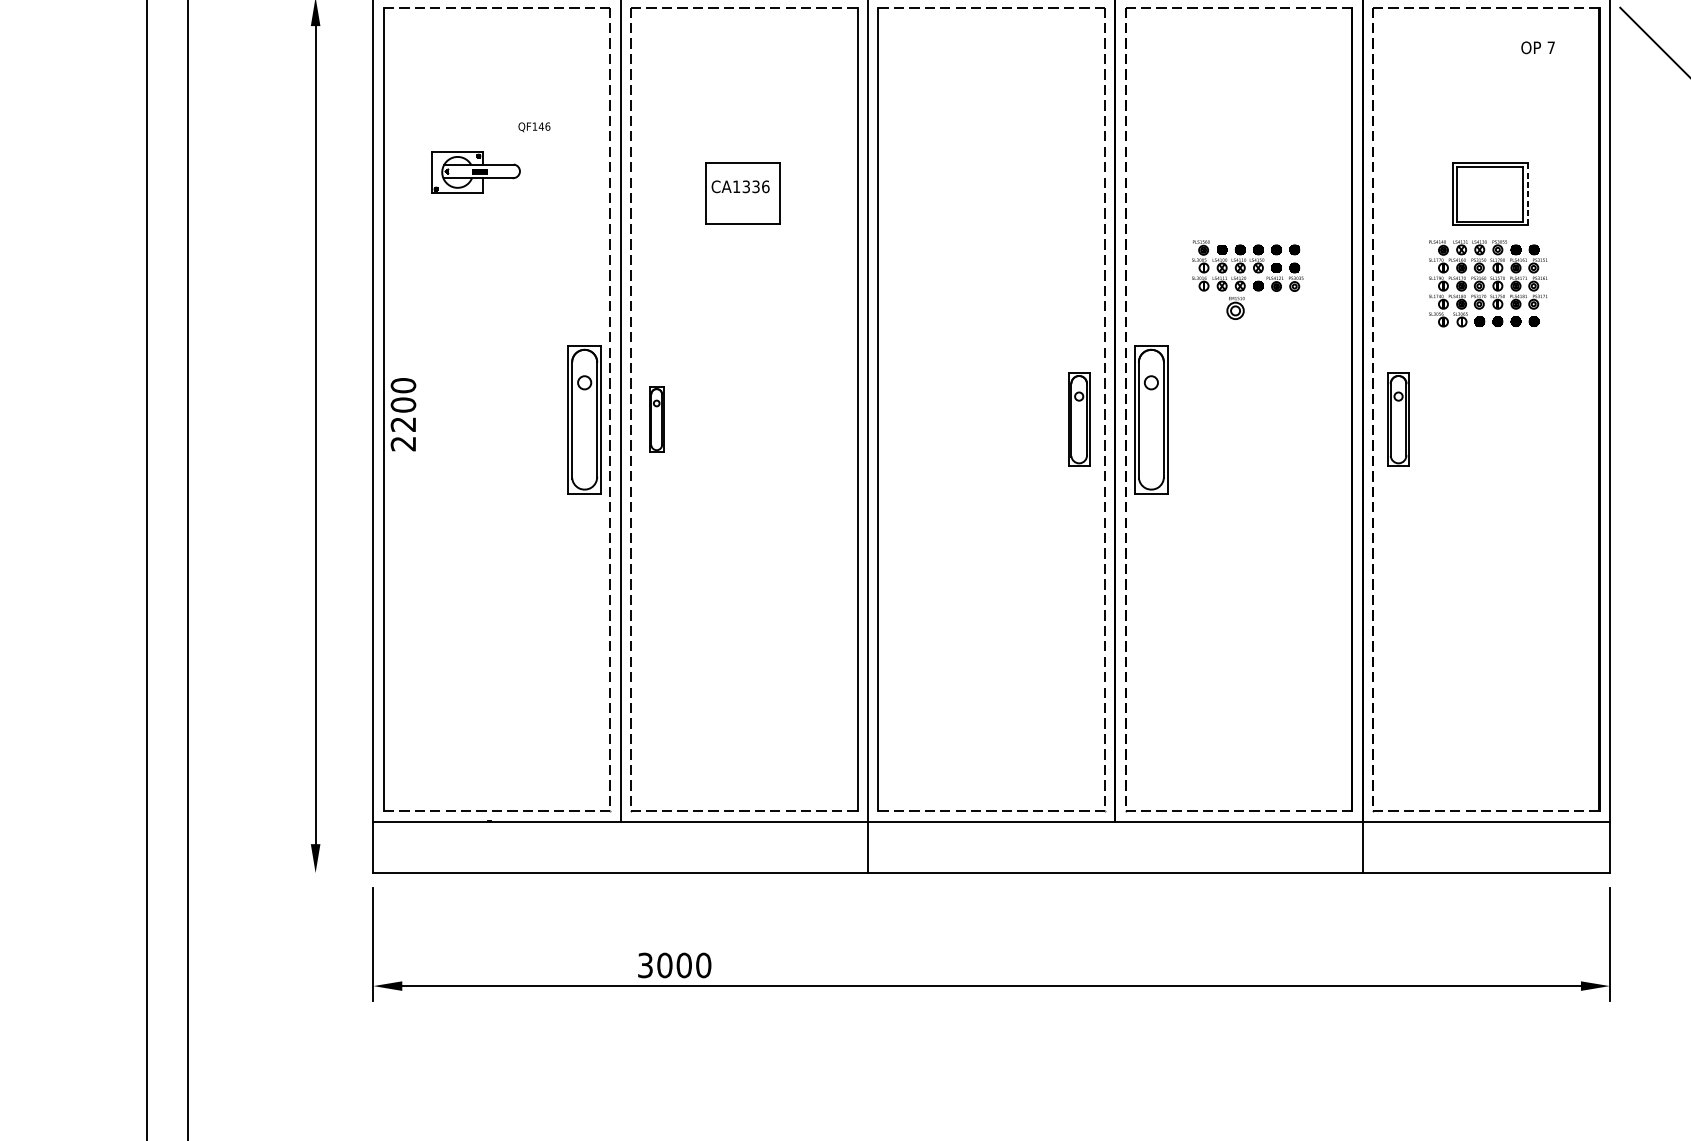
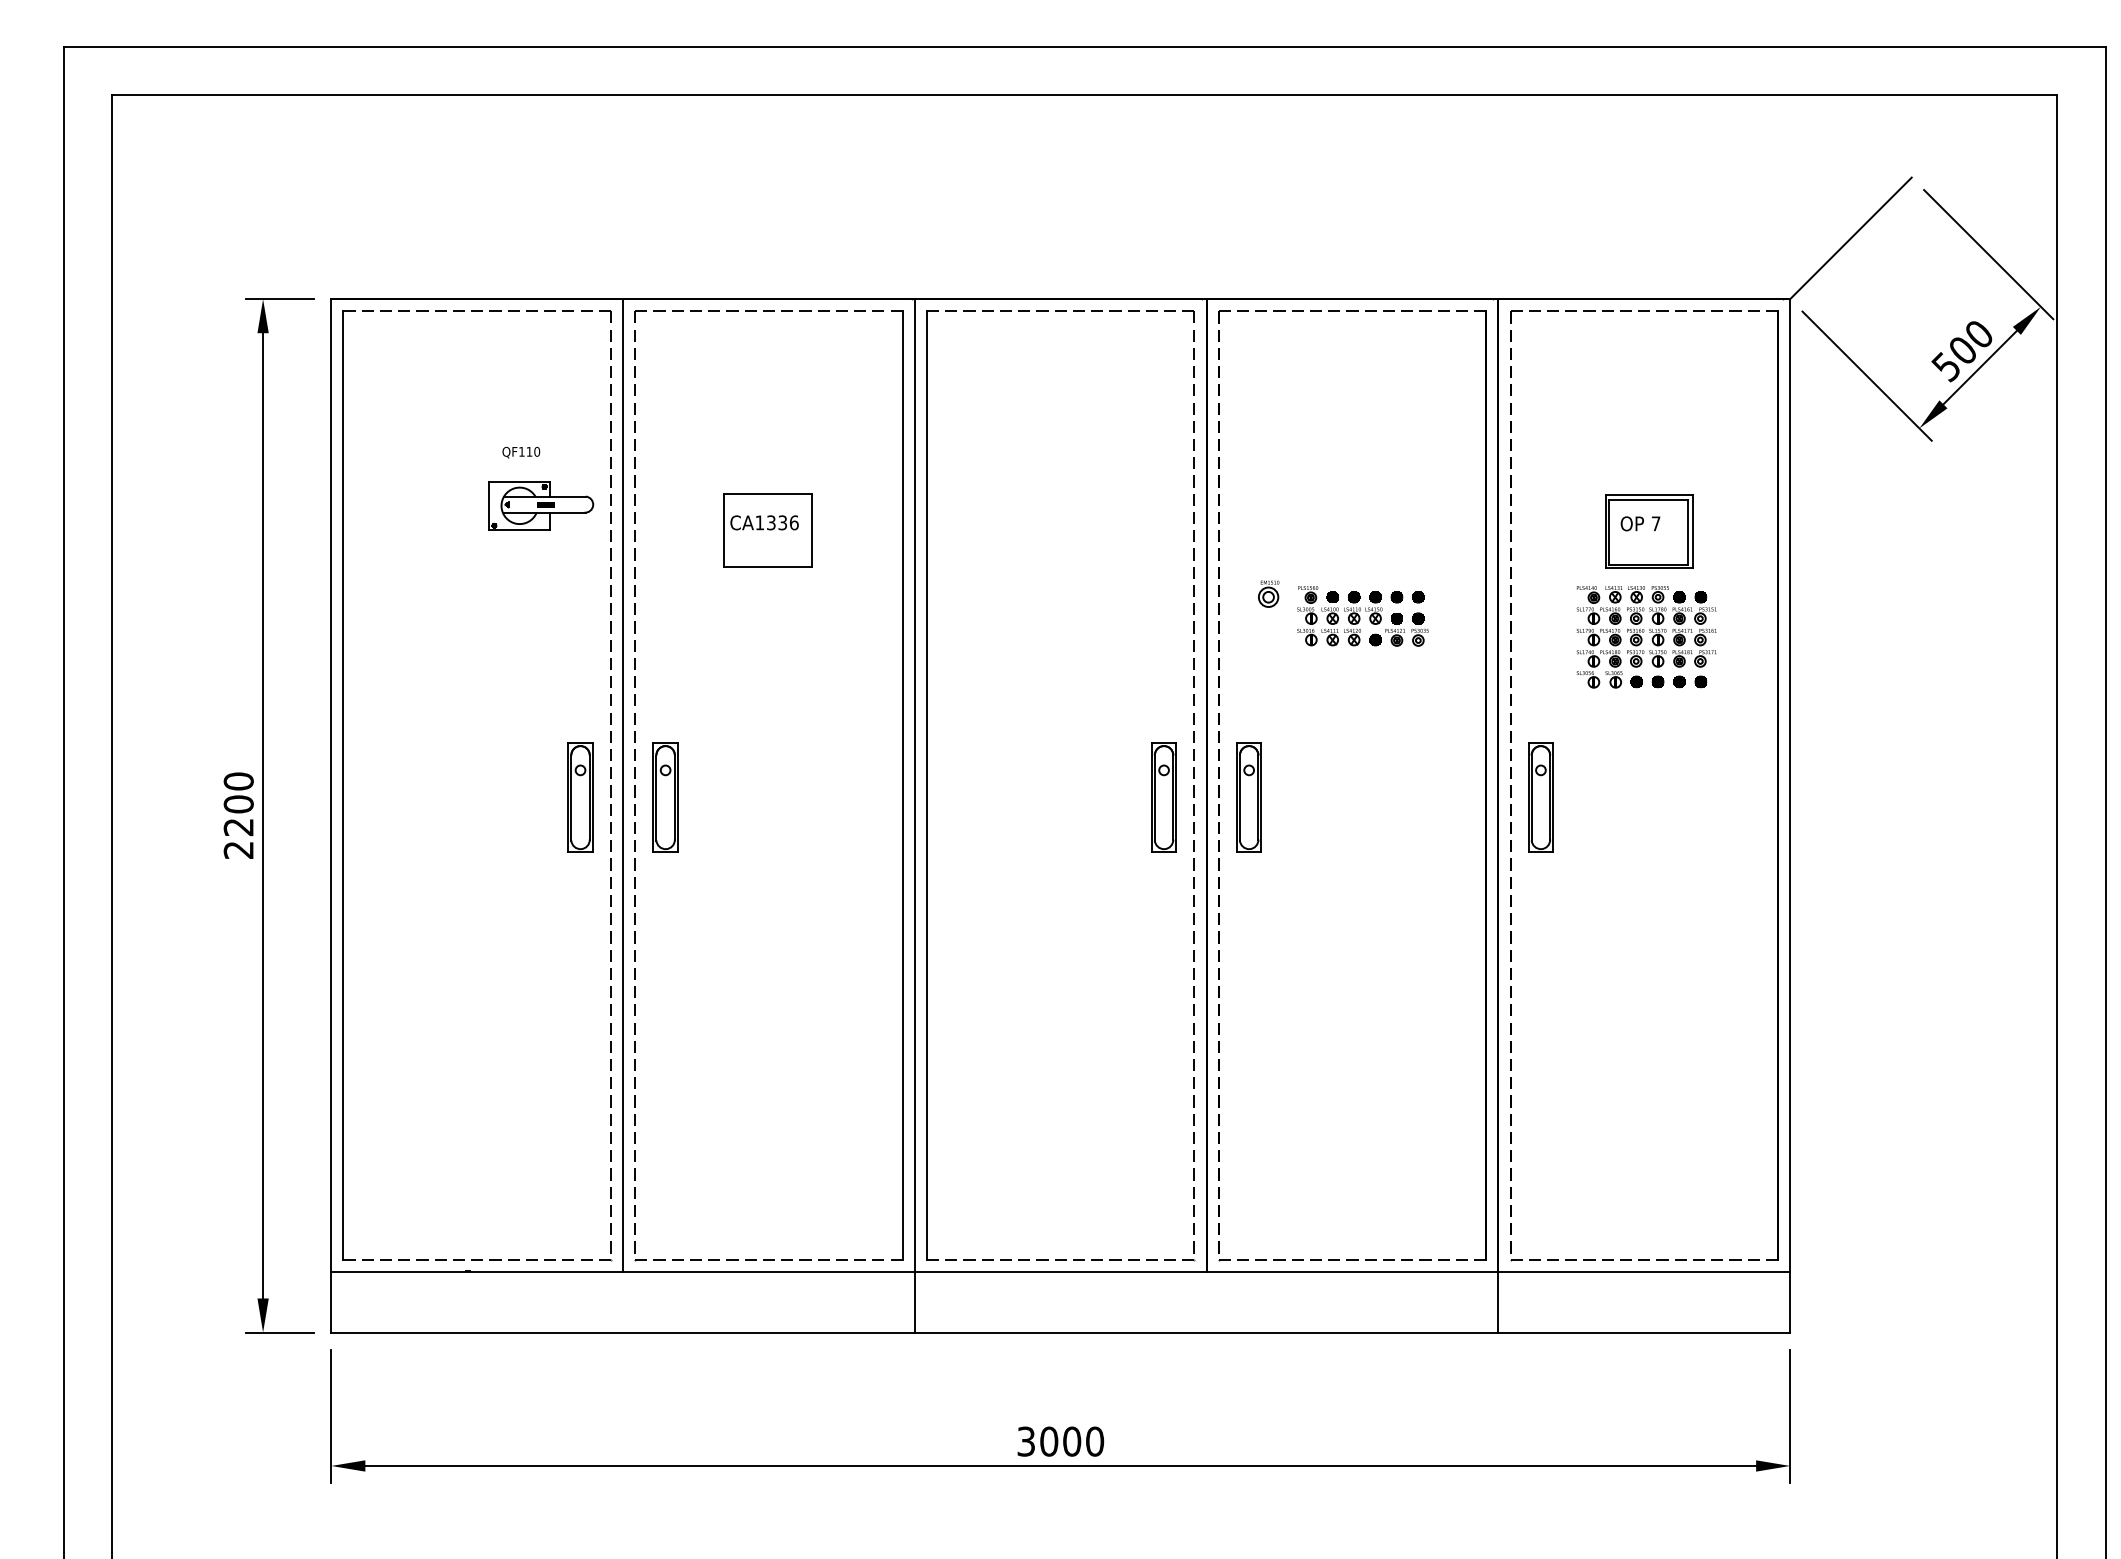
text: (1538, 47) -> (1640, 523), moved
text: (544, 126) -> (533, 451), QF146 -> QF110
part: (476, 172) -> (541, 505), moved
line: (1527, 194) -> (1693, 531), dashed -> solid
part: (1235, 307) -> (1268, 593), moved
text: (403, 414) -> (238, 815), moved
part: (584, 419) -> (580, 797), size x0.62
part: (656, 419) -> (665, 797), size x1.43
part: (1150, 419) -> (1248, 797), size x0.62
line: (329, 872) -> (279, 1332), added
text: (674, 965) -> (1060, 1441), moved

